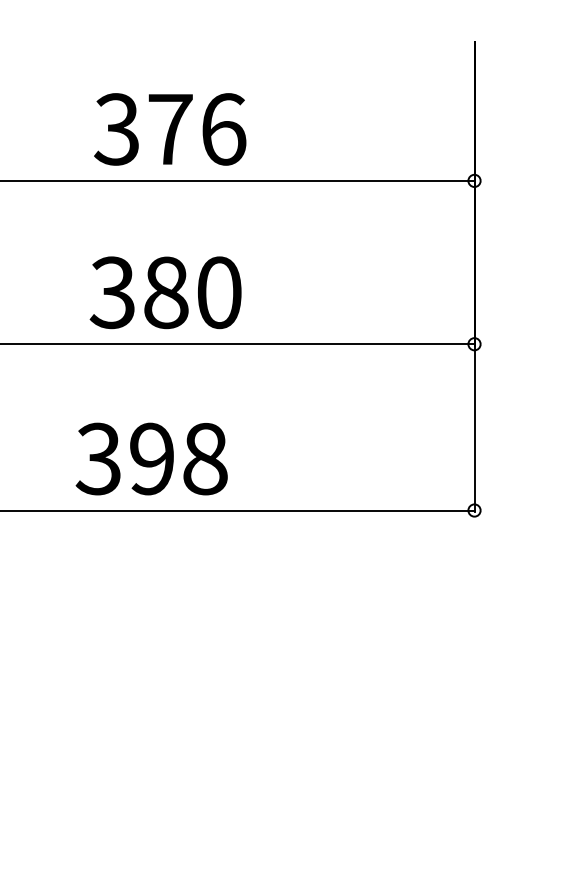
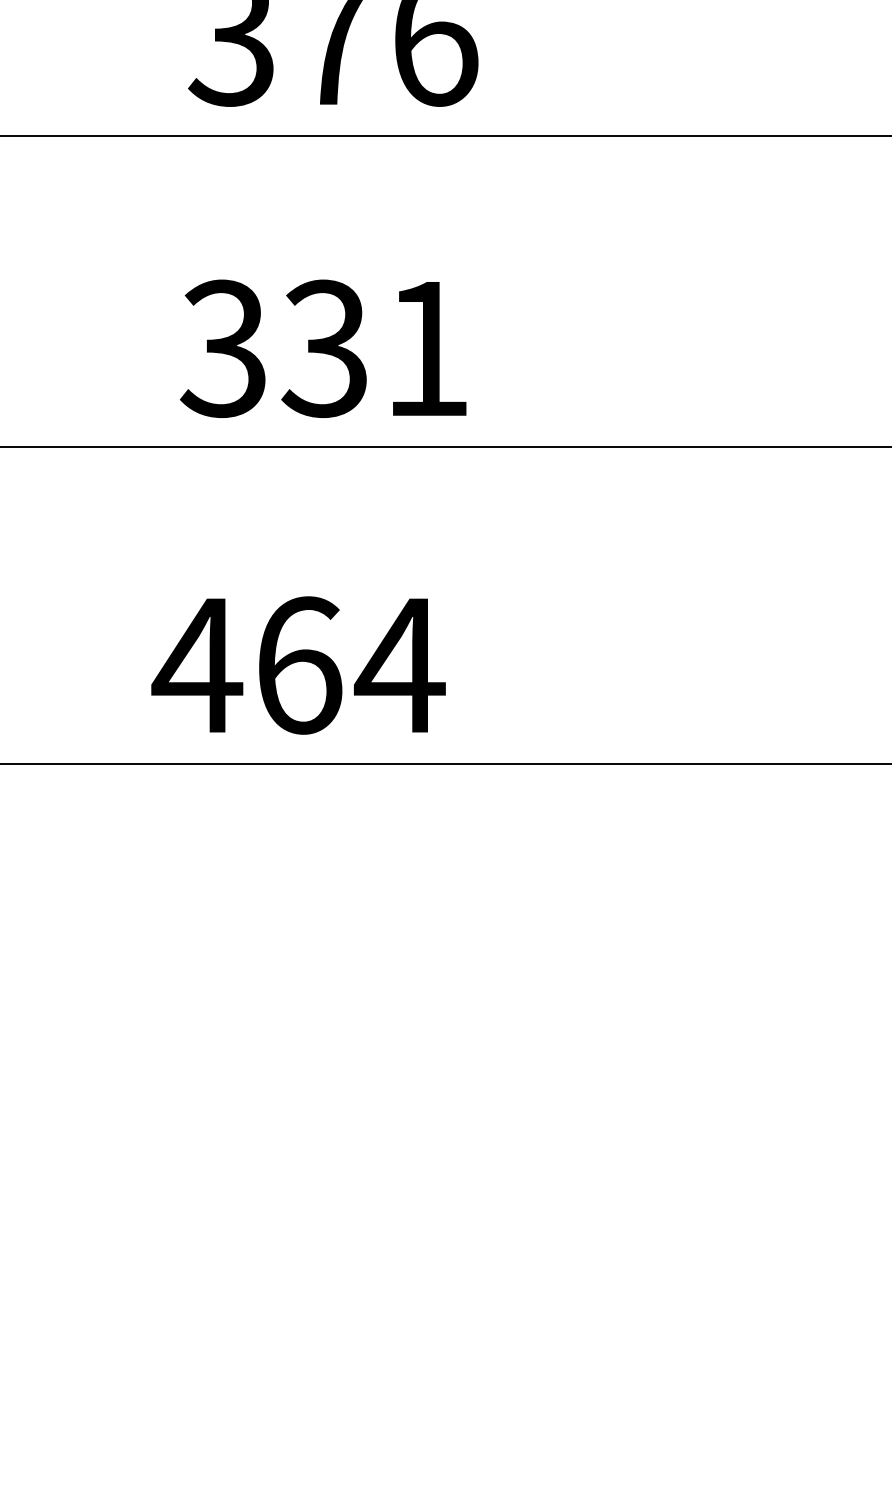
text: (192, 292) -> (375, 348), 380 -> 331
text: (151, 458) -> (297, 664), 398 -> 464

